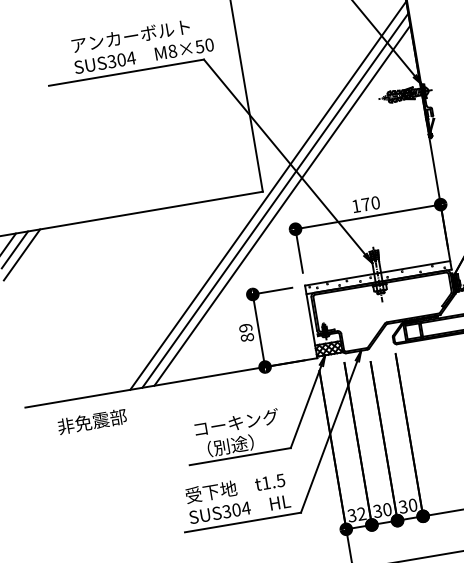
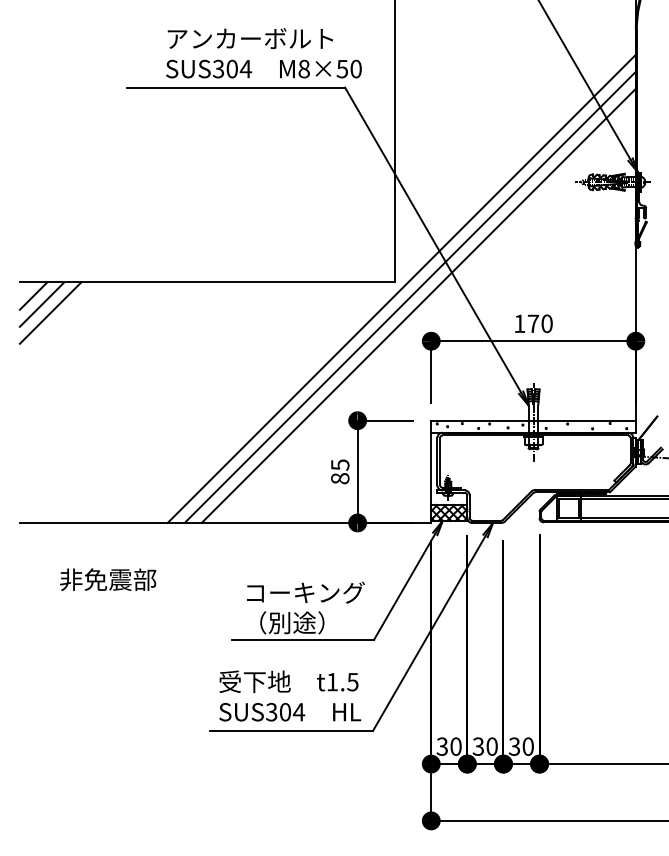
text: (245, 327) -> (340, 464), 89 -> 85
text: (92, 421) -> (108, 579), moved
text: (361, 513) -> (455, 746), 32 -> 30

